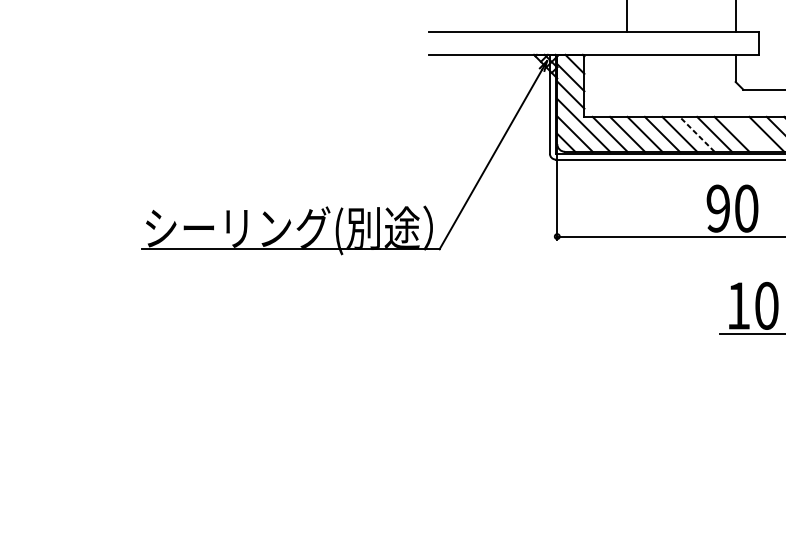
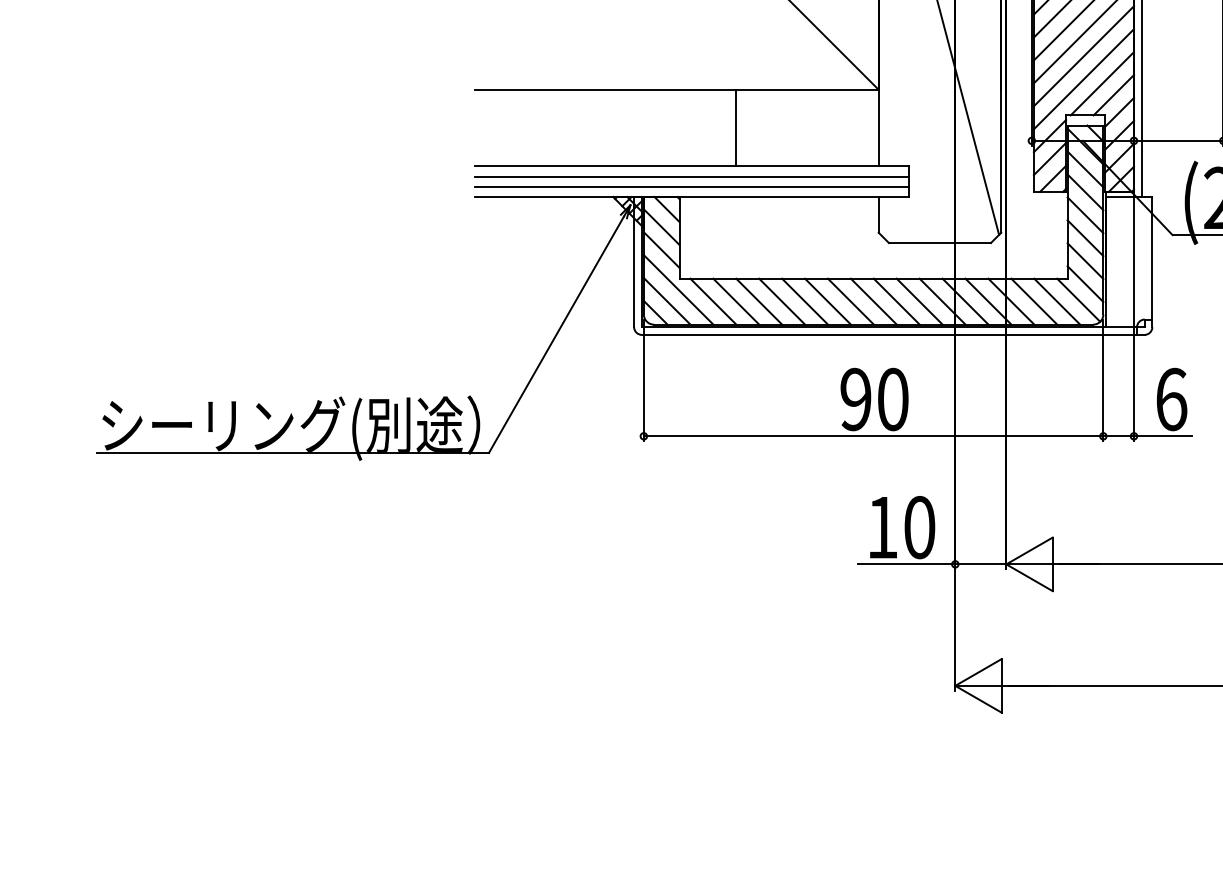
line: (594, 39) -> (692, 176), added
line: (594, 46) -> (692, 186), added
line: (696, 134) -> (827, 301), dashed -> solid
line: (749, 134) -> (896, 301), added

